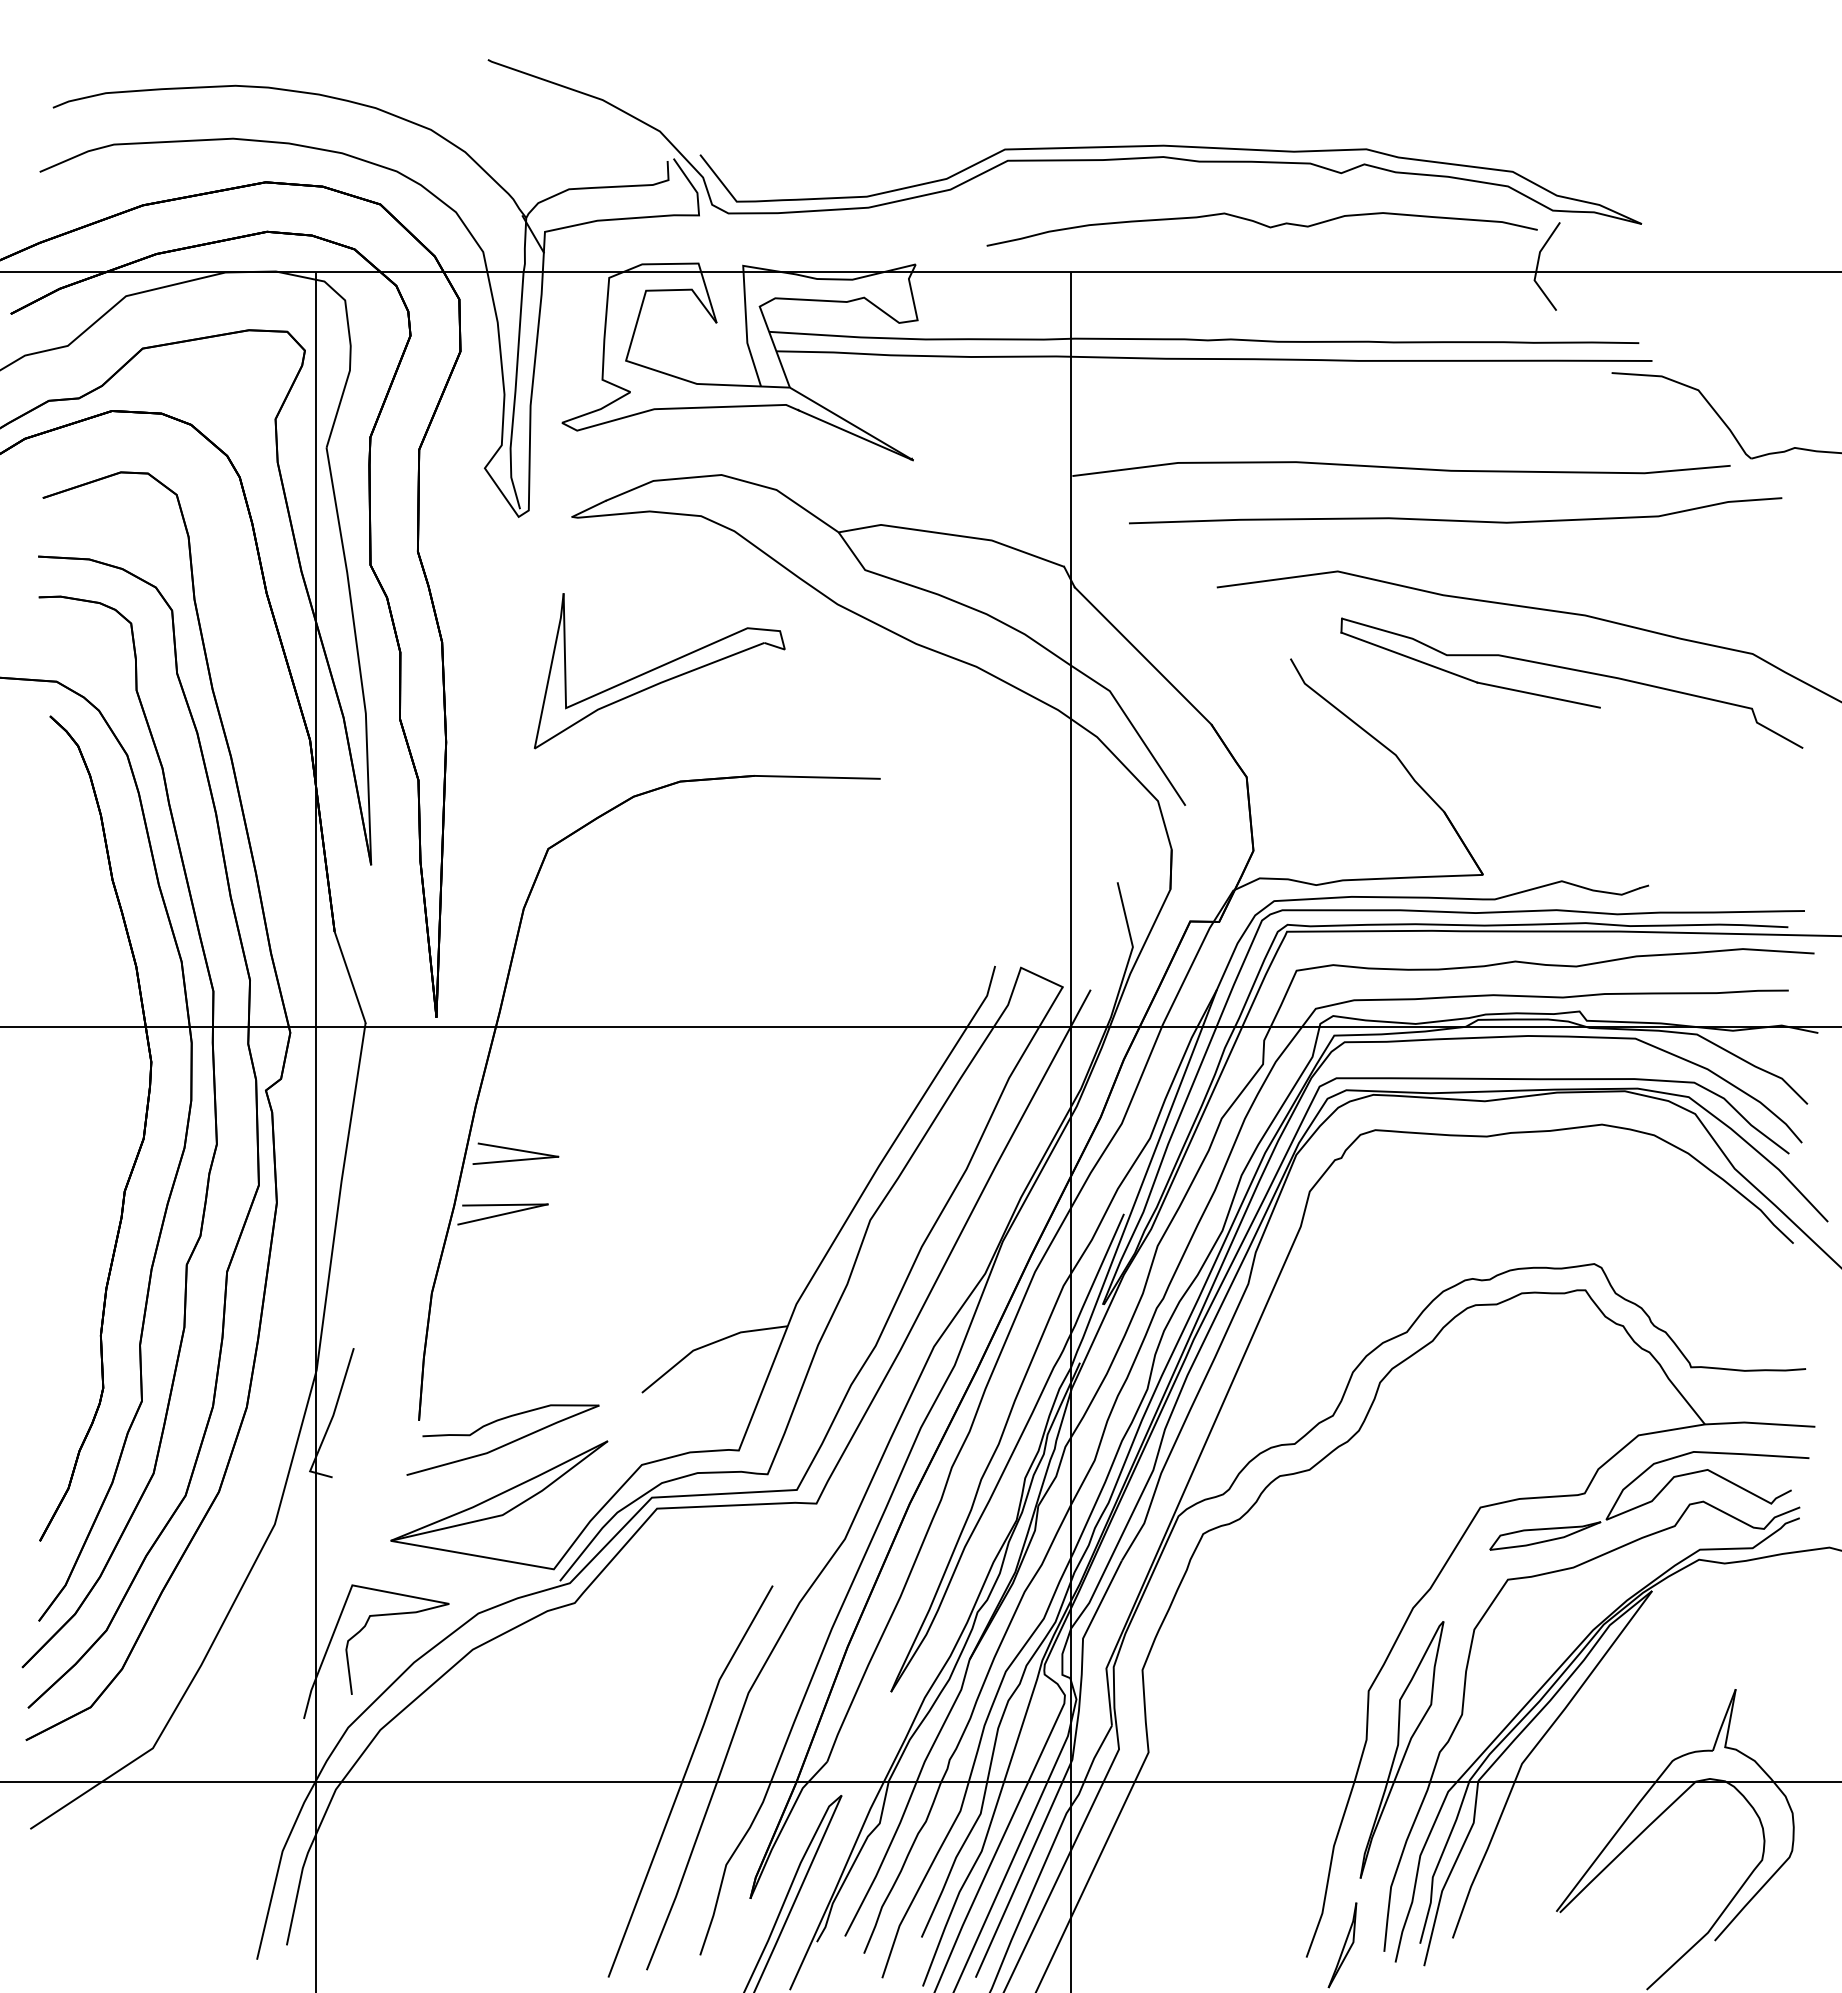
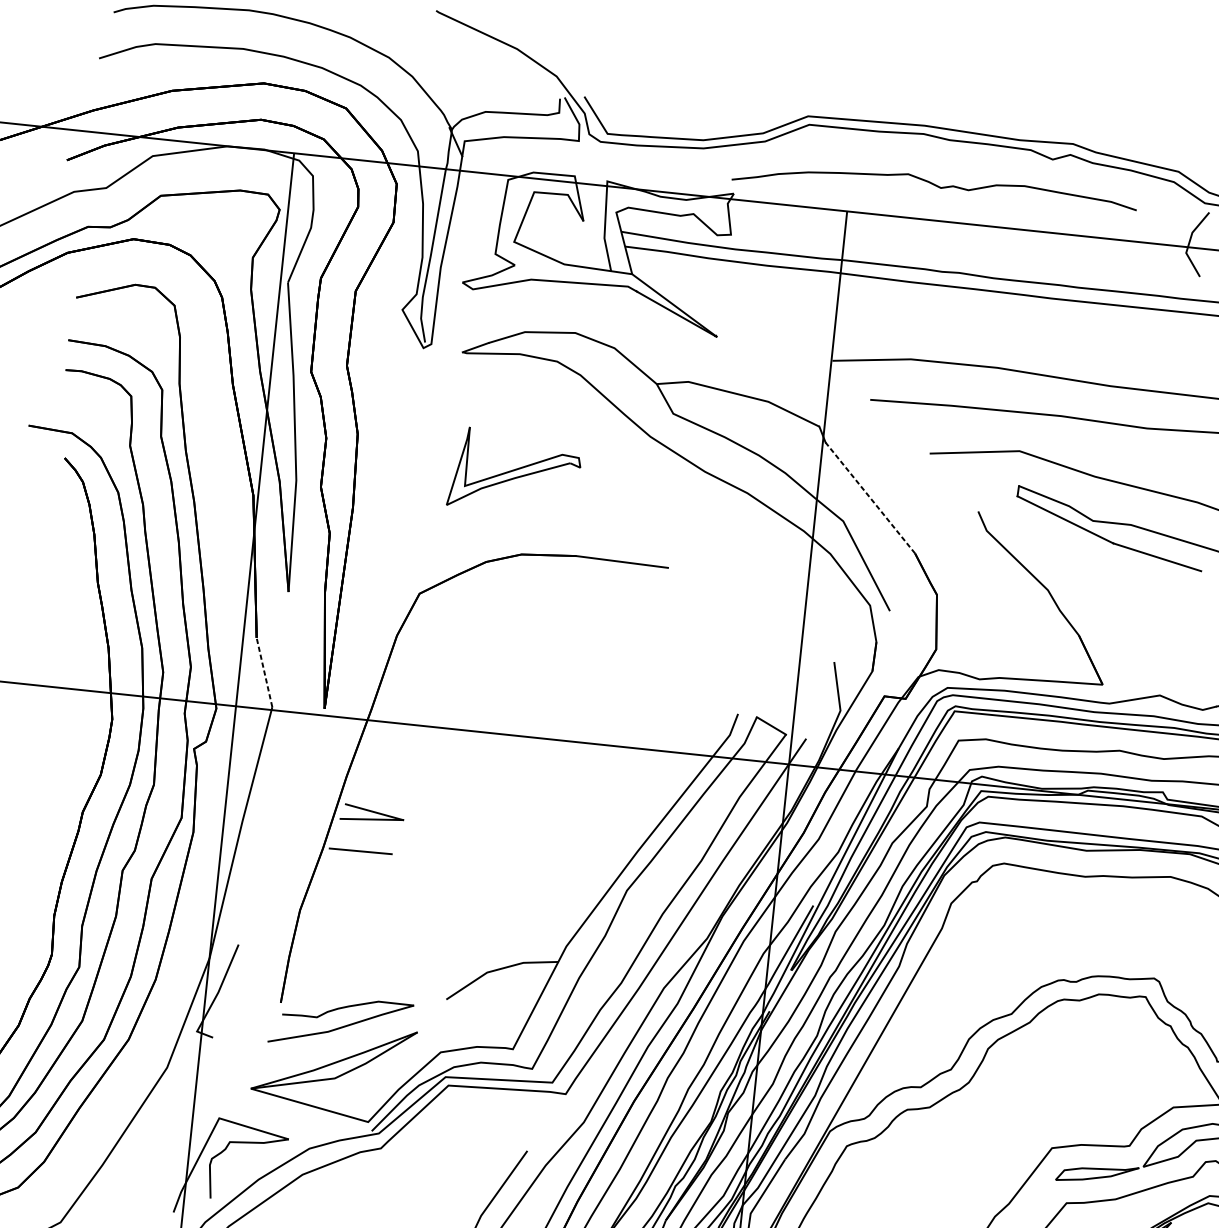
curve: (1261, 225) -> (934, 185), moved
line: (1143, 655) -> (870, 497), solid -> dashed
part: (659, 671) -> (514, 472), size x0.7
line: (349, 976) -> (264, 671), solid -> dashed
line: (502, 1214) -> (357, 858), removed

